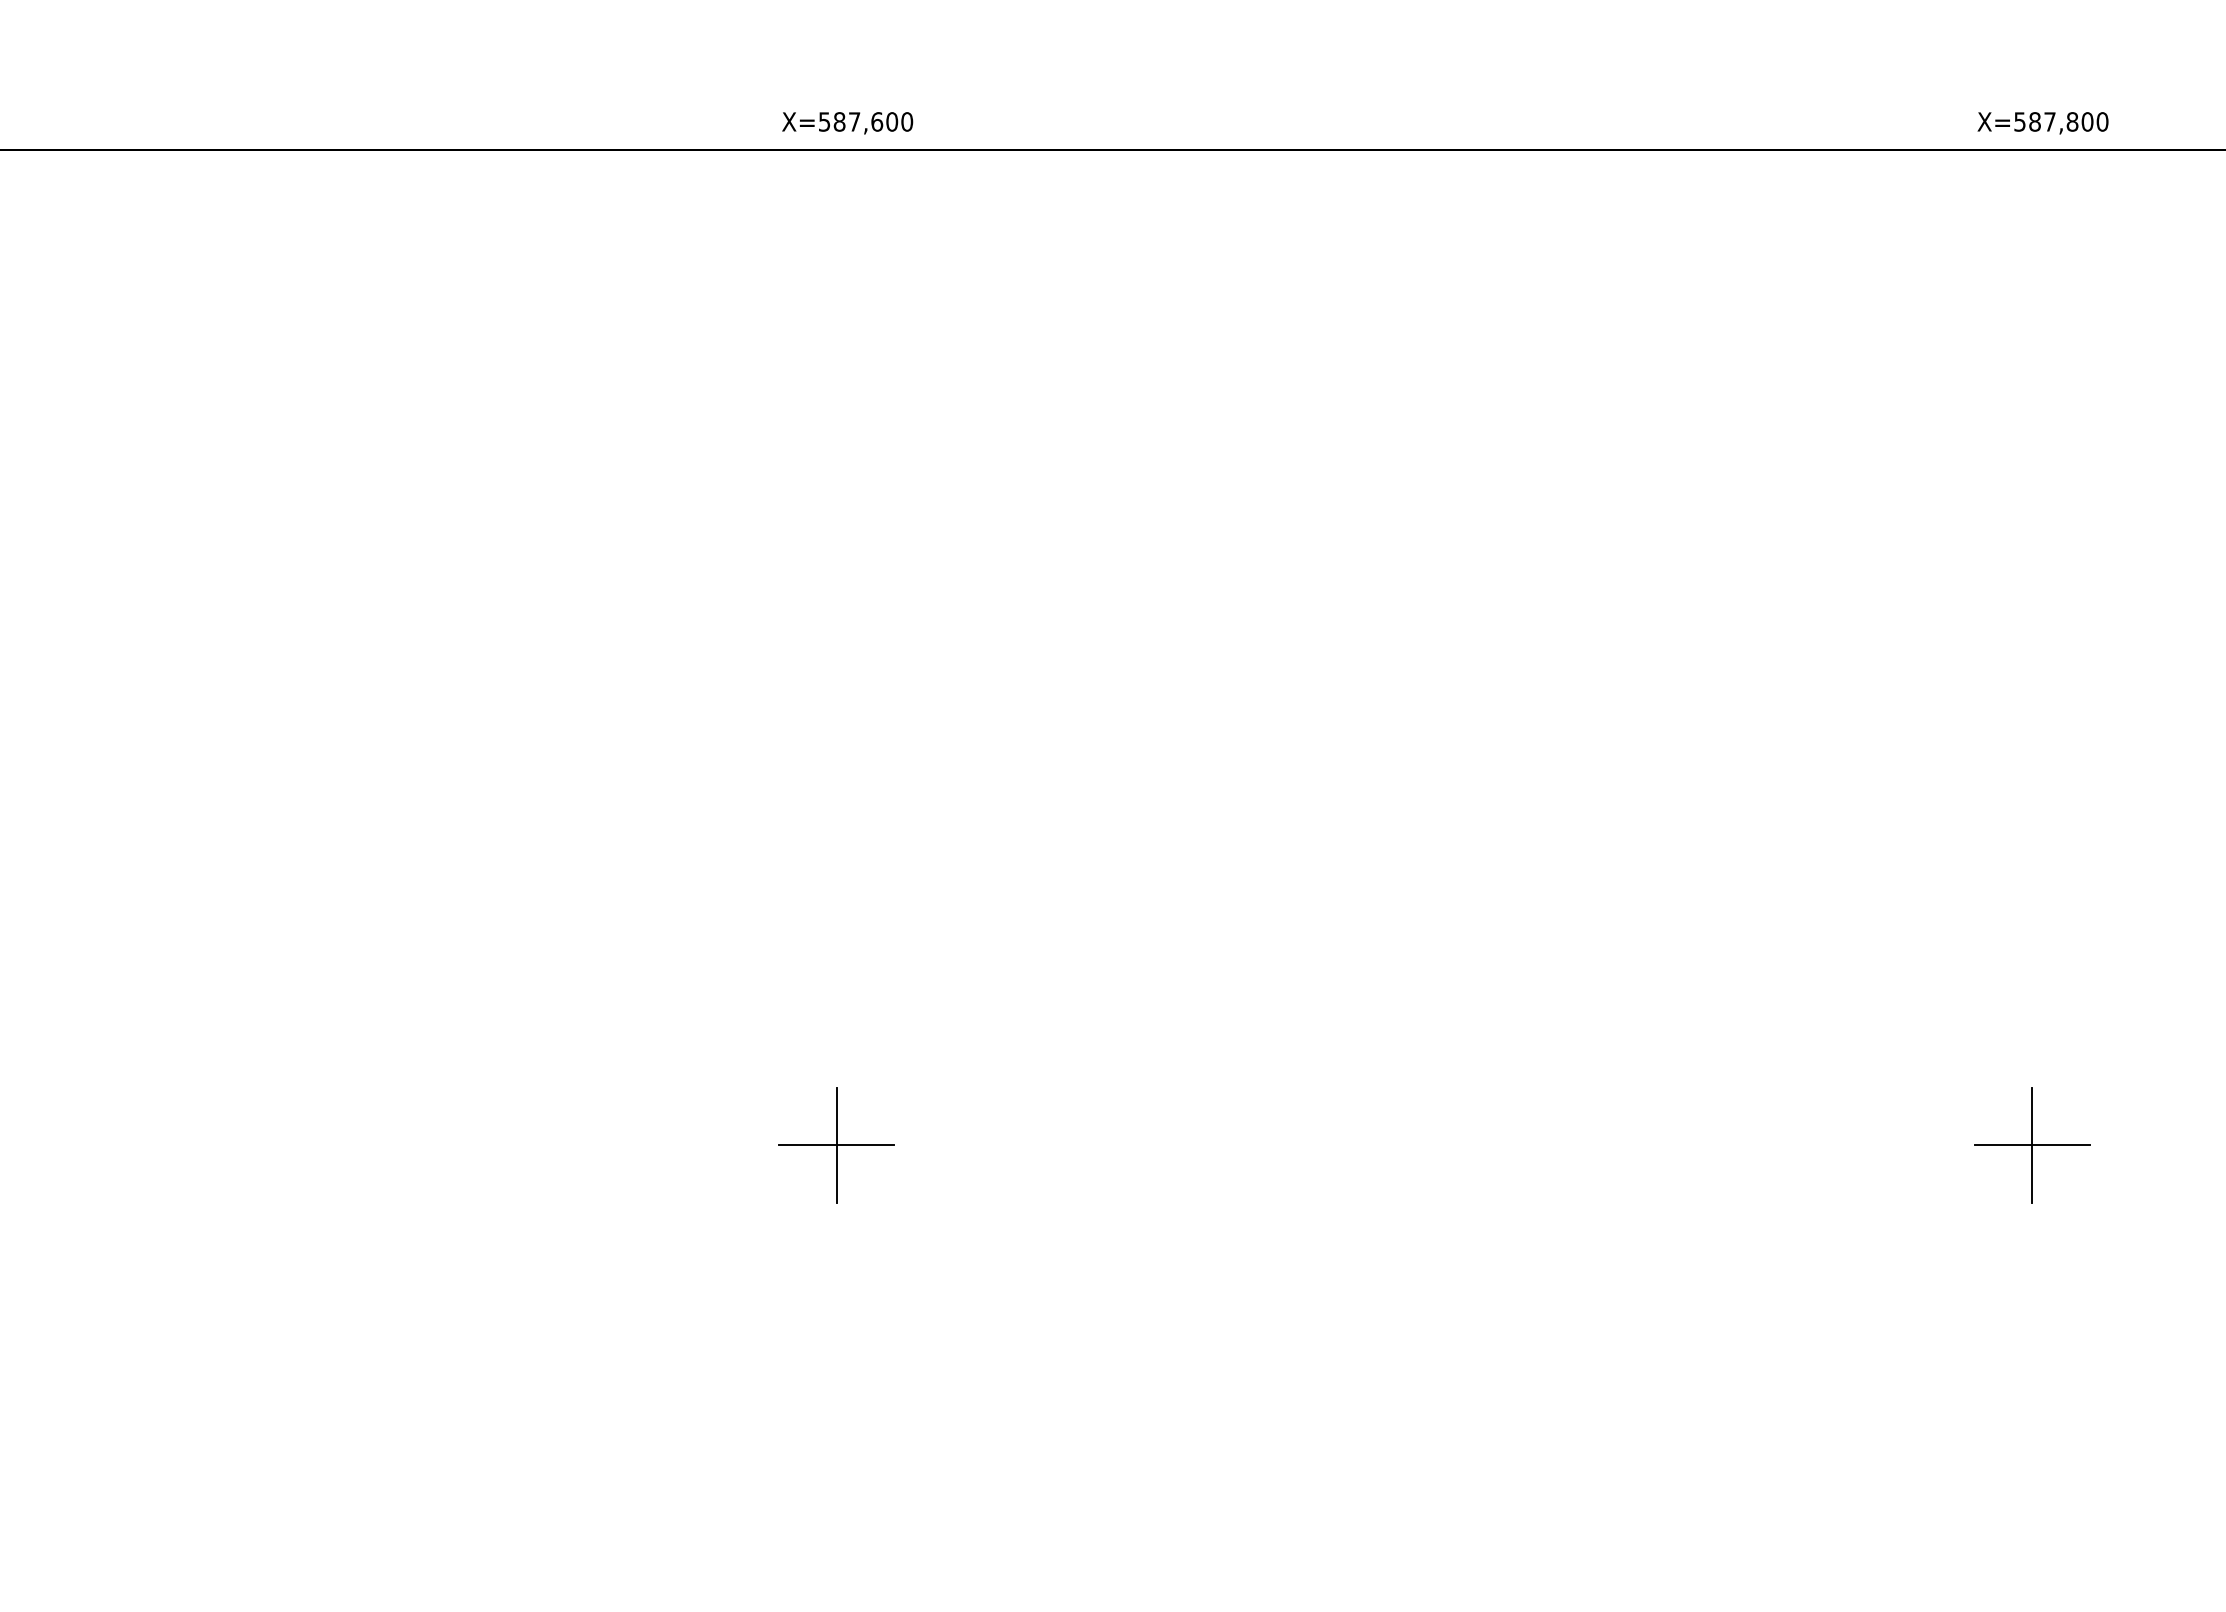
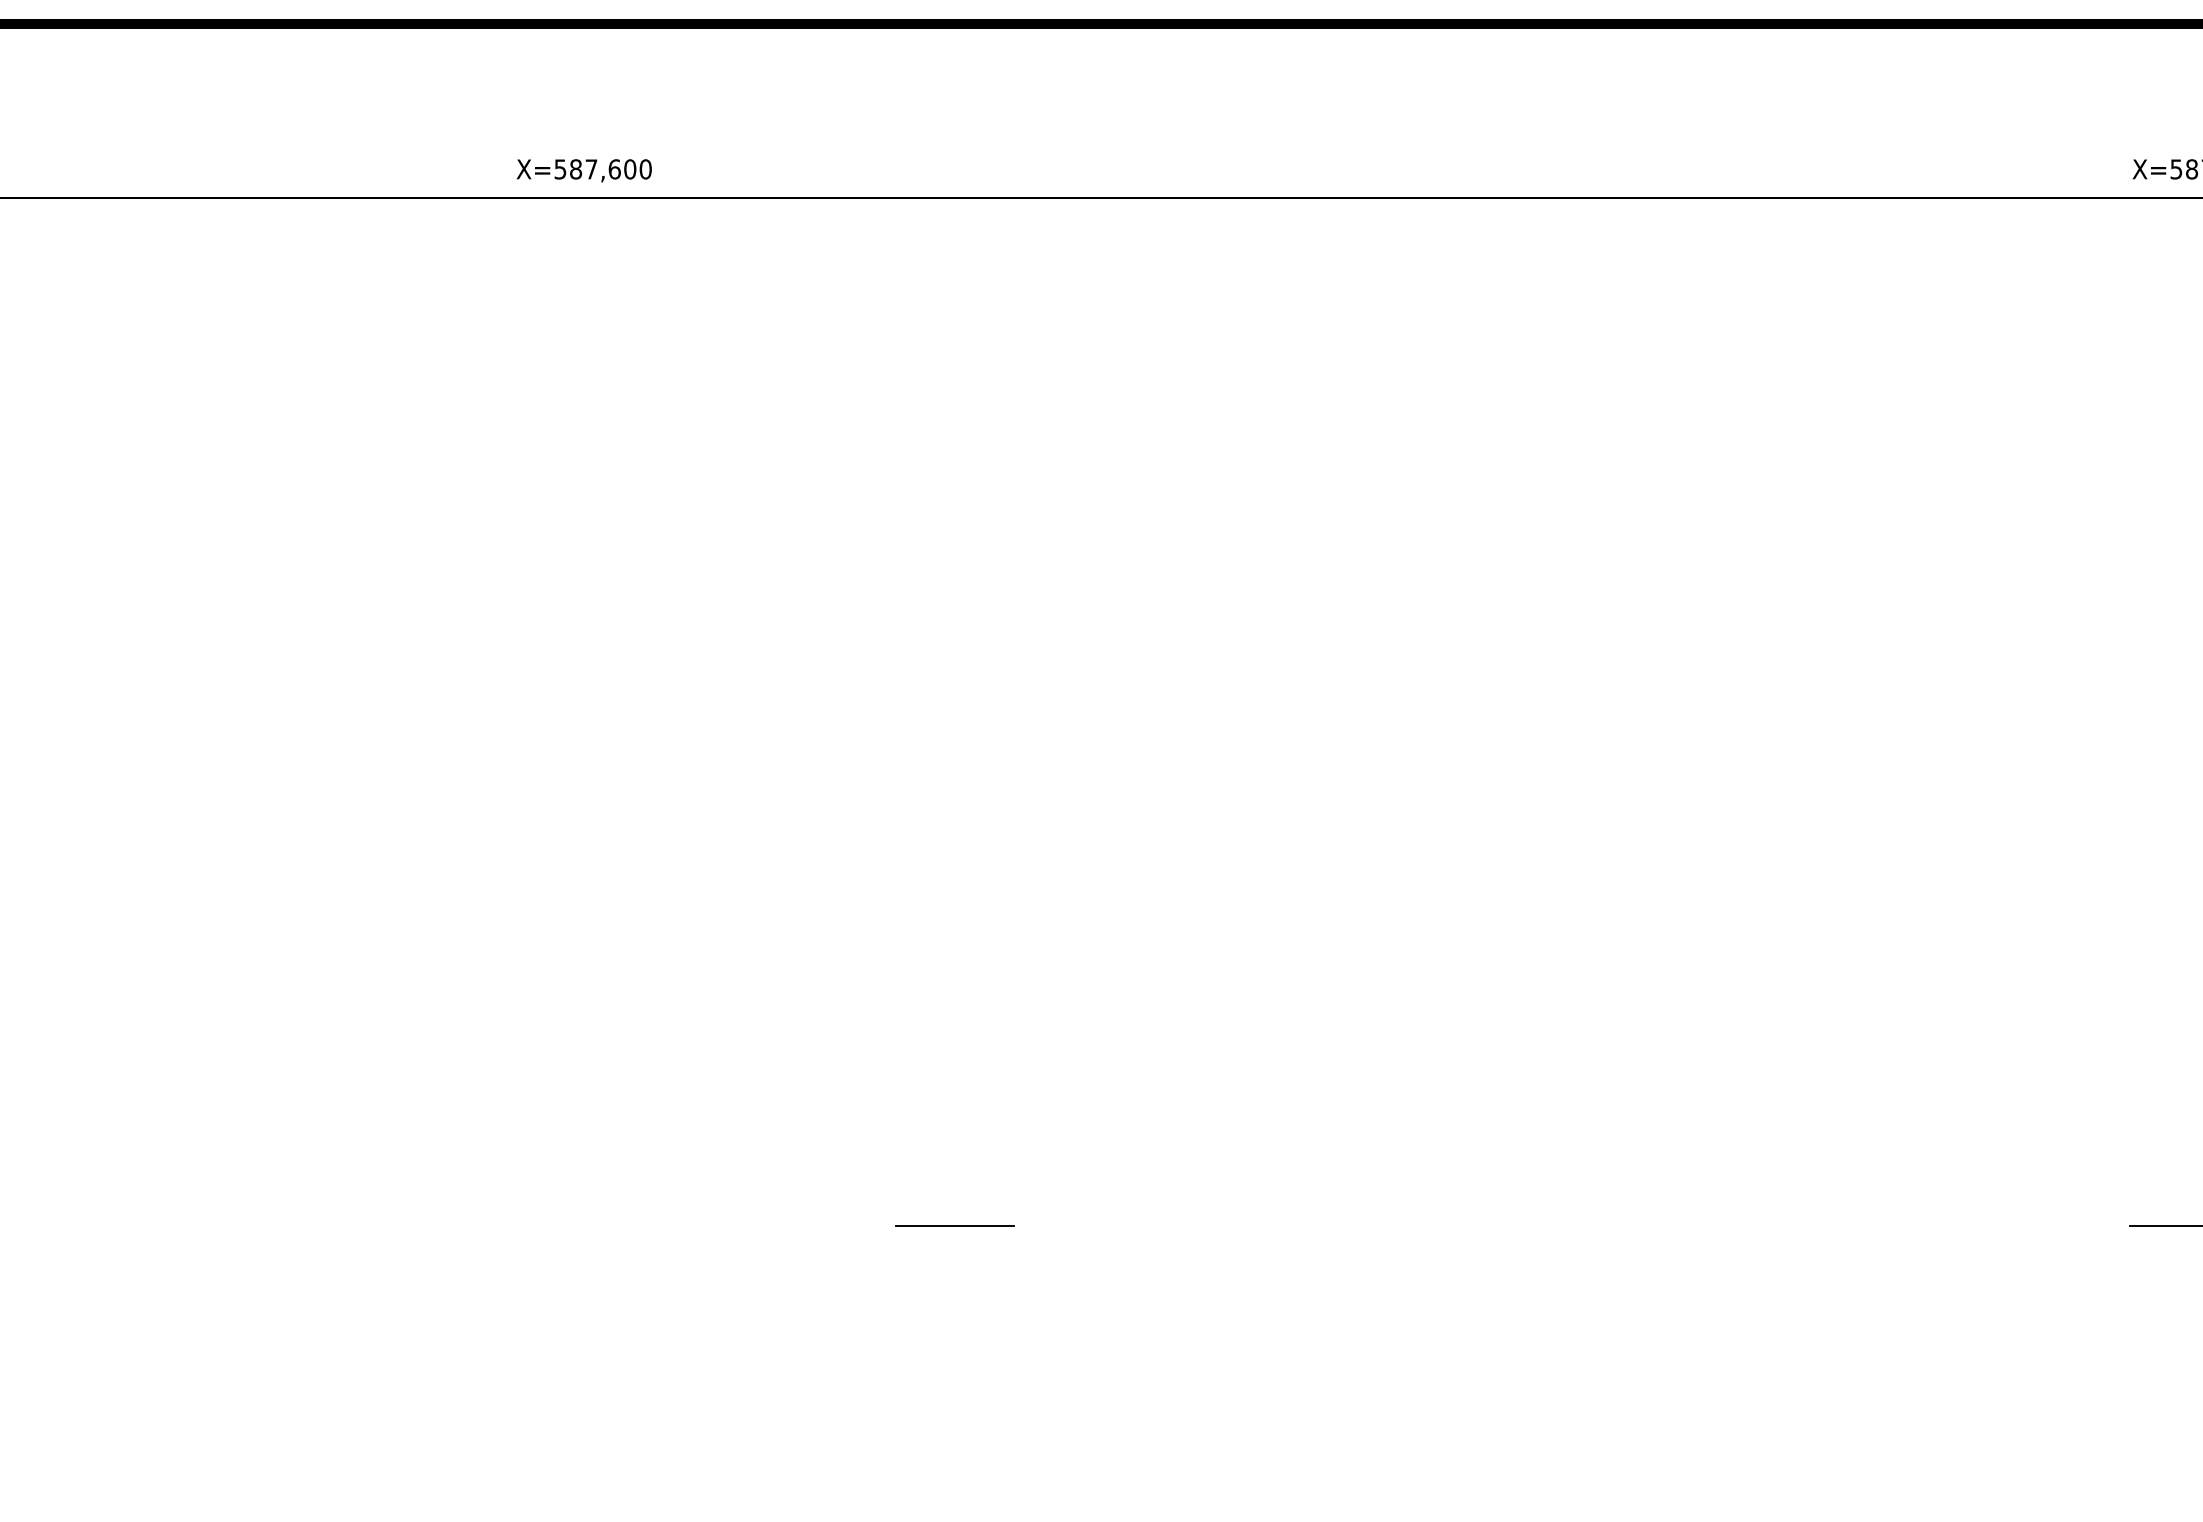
text: (847, 123) -> (584, 171), moved
line: (836, 1145) -> (954, 1226), removed
line: (2032, 1145) -> (2189, 1226), removed

